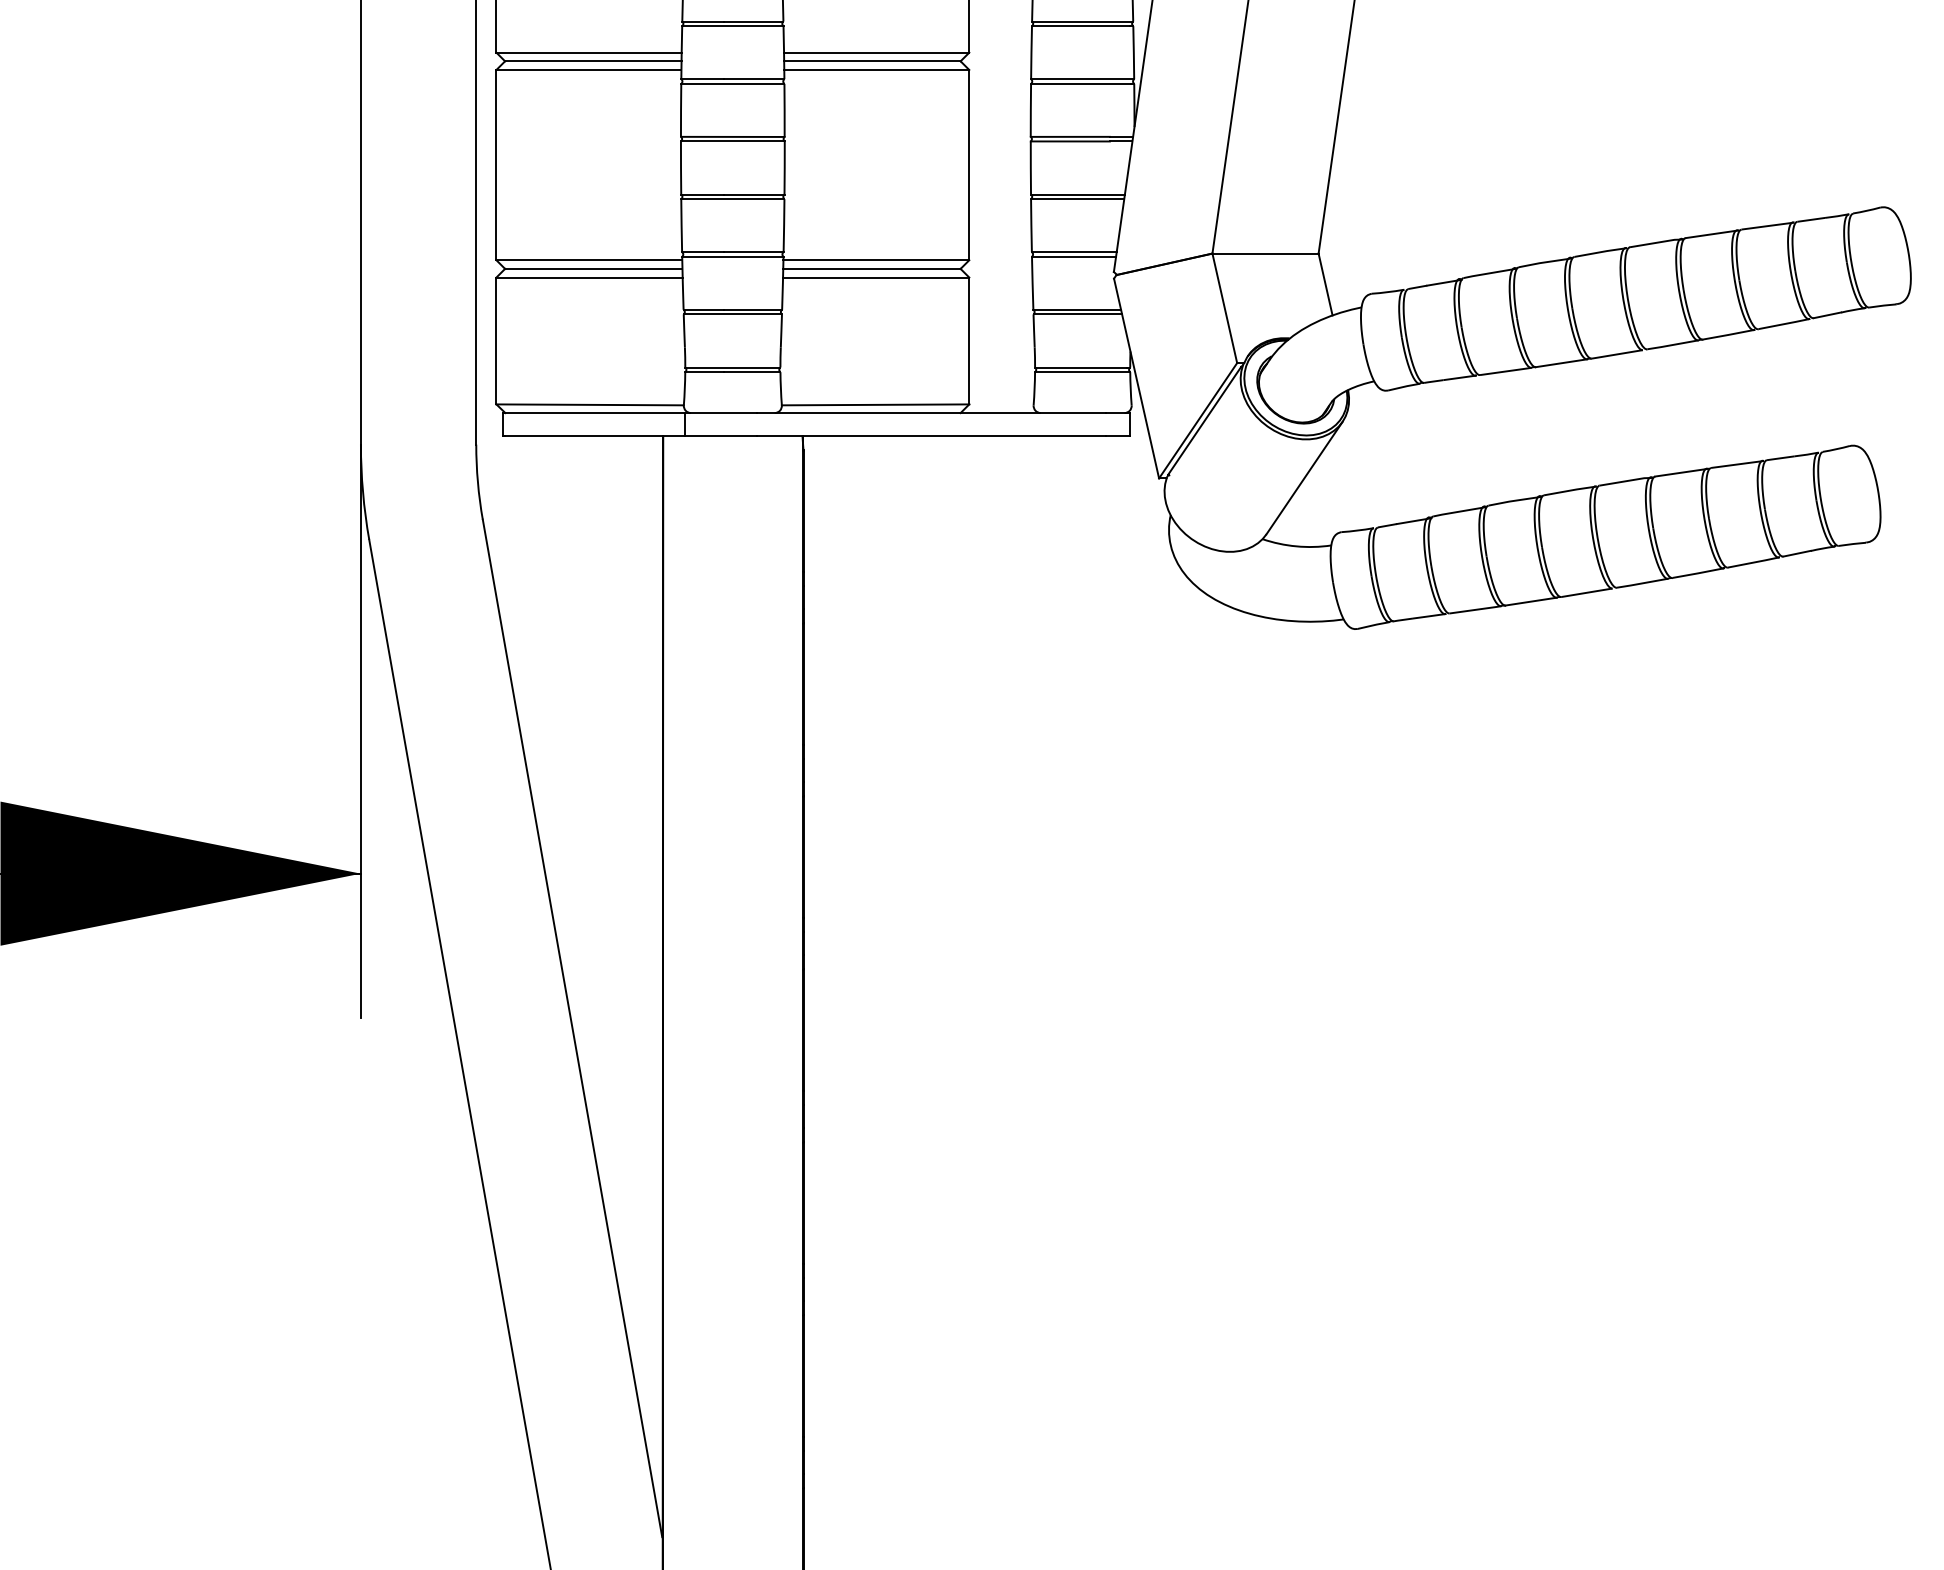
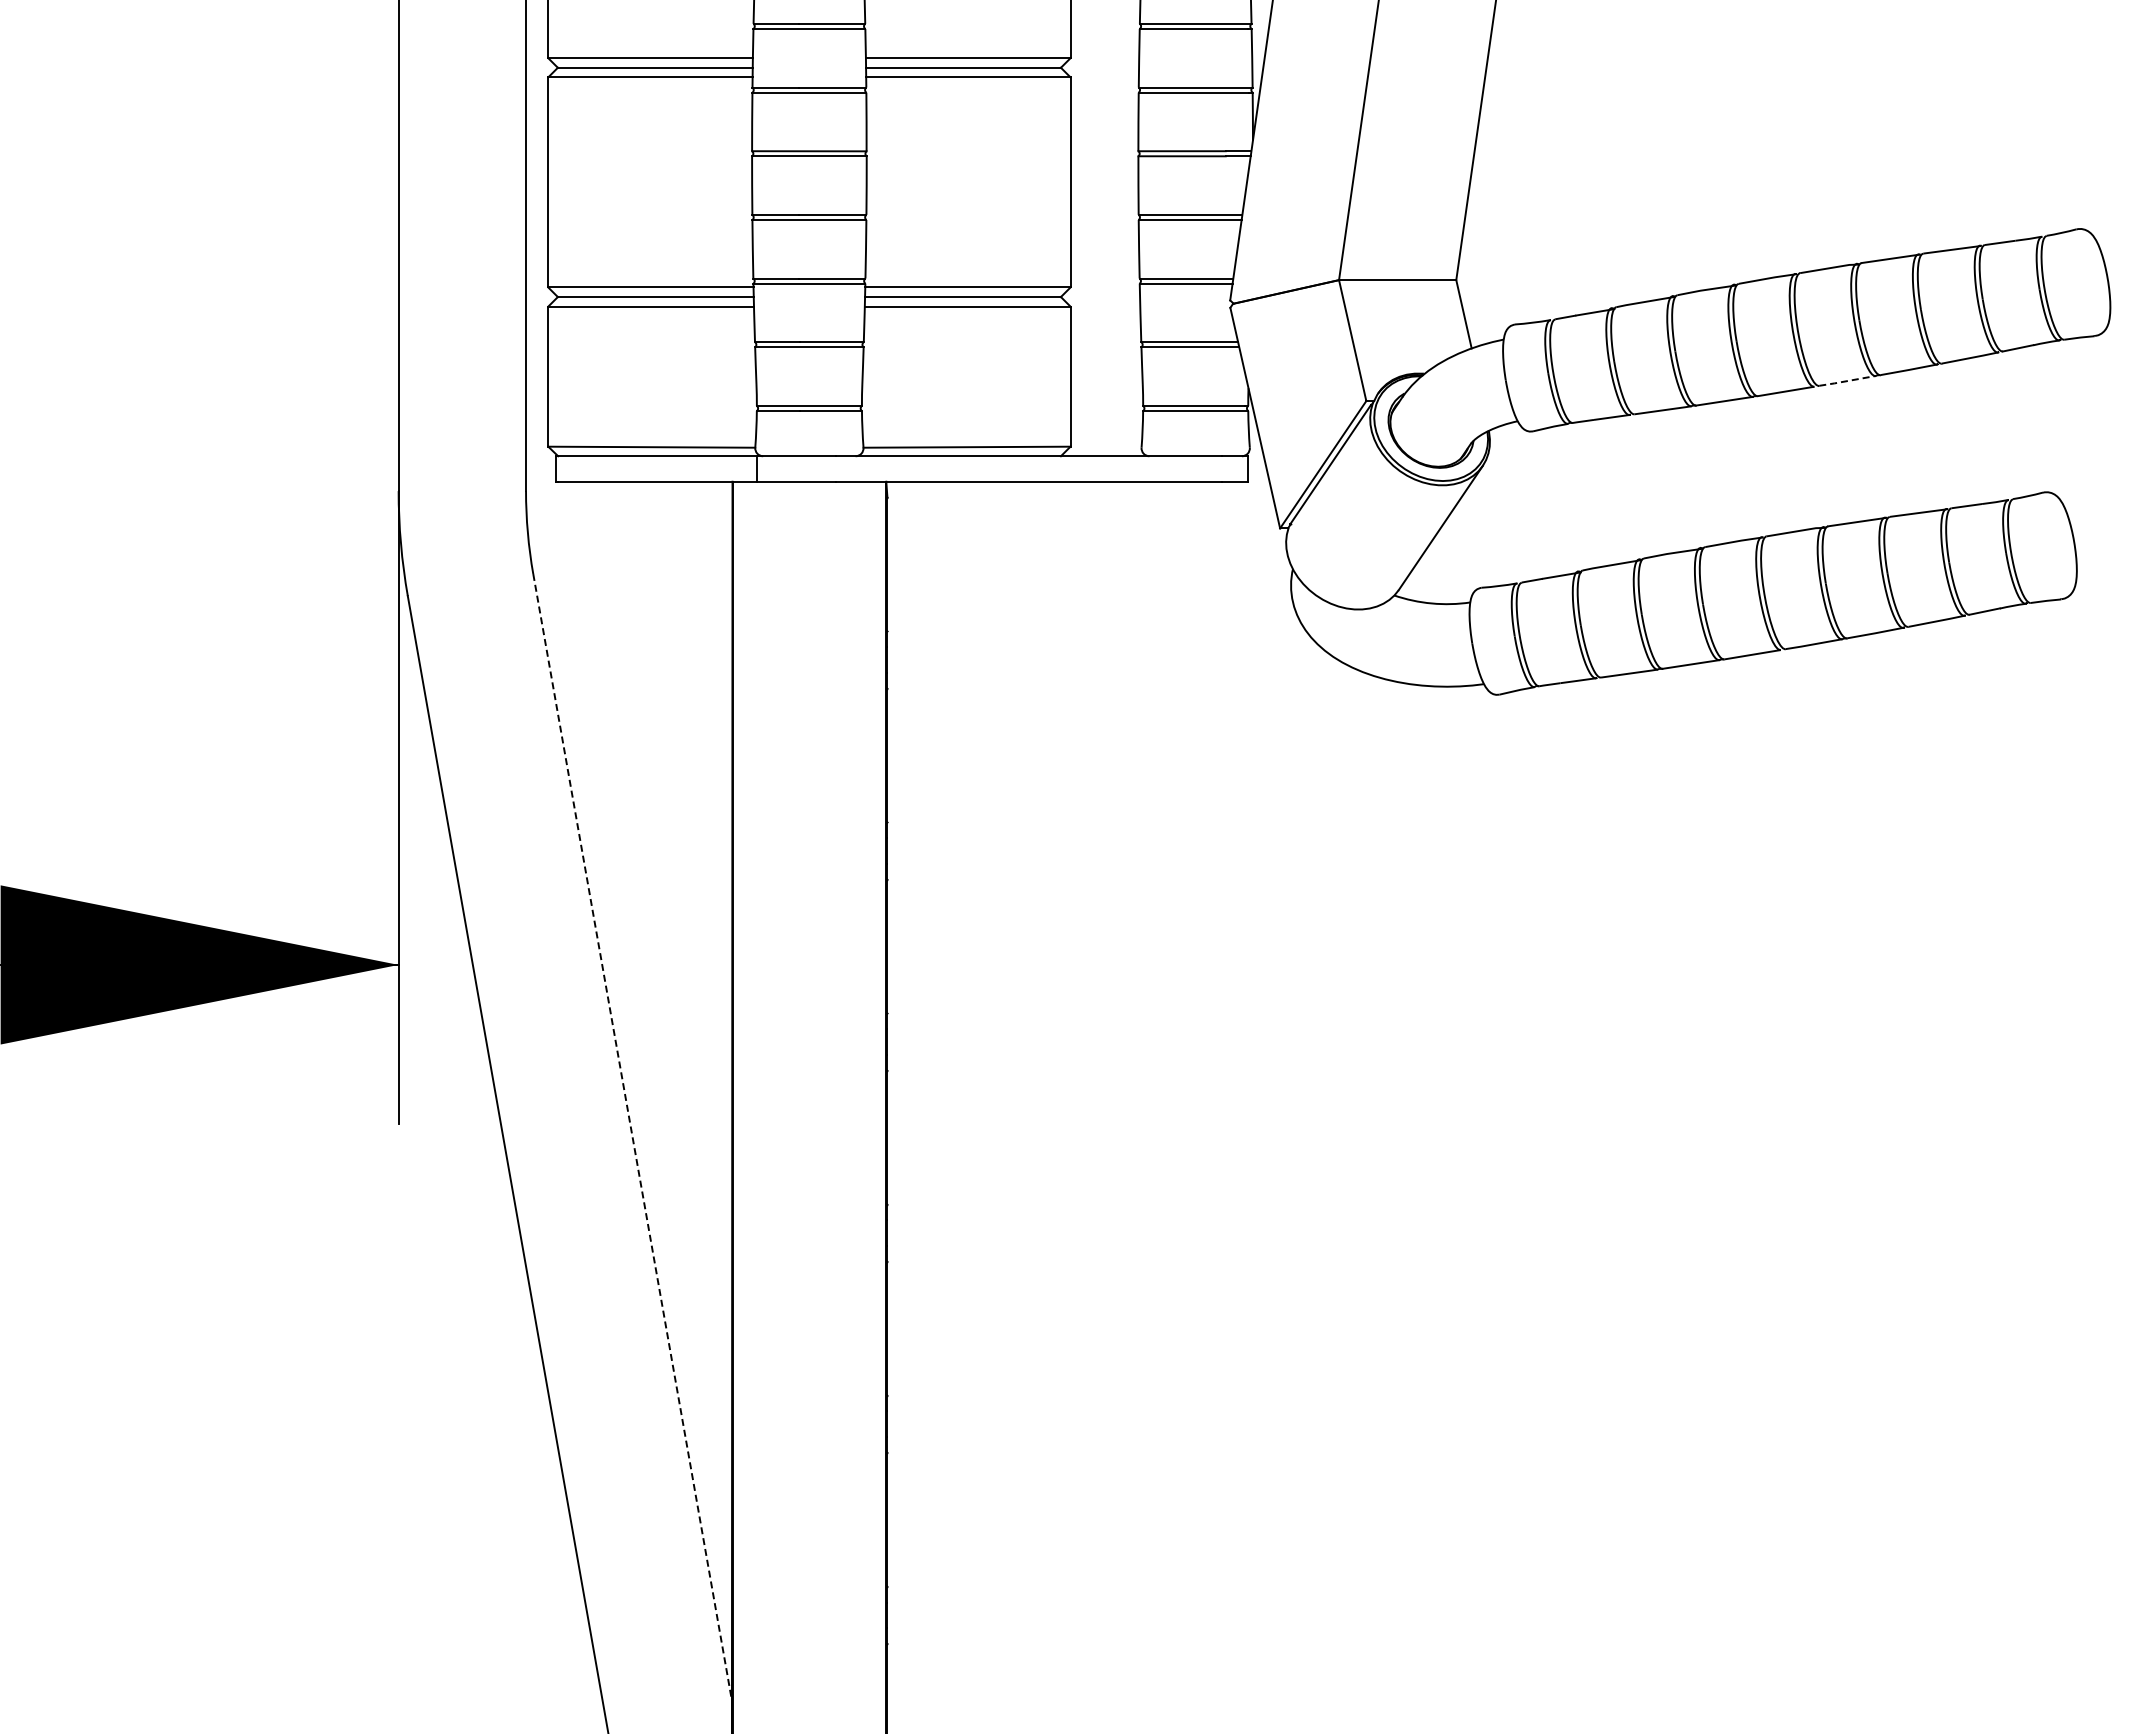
line: (1672, 345) -> (1847, 381), solid -> dashed
line: (572, 1029) -> (632, 1136), solid -> dashed

